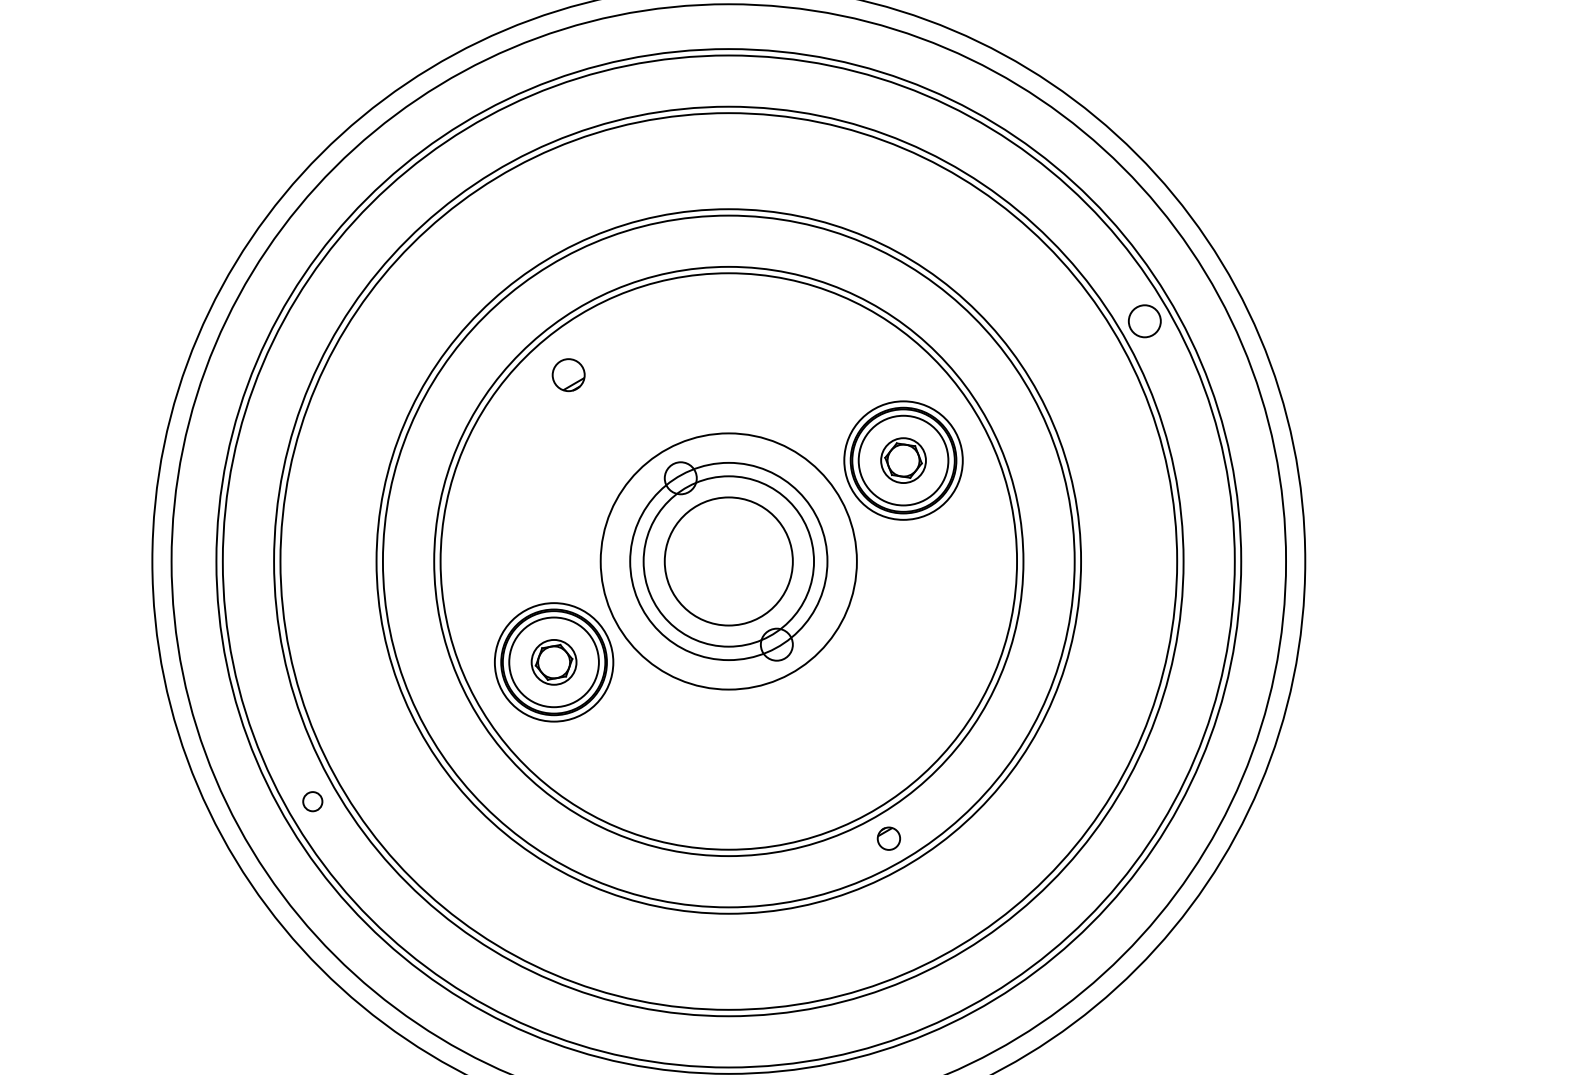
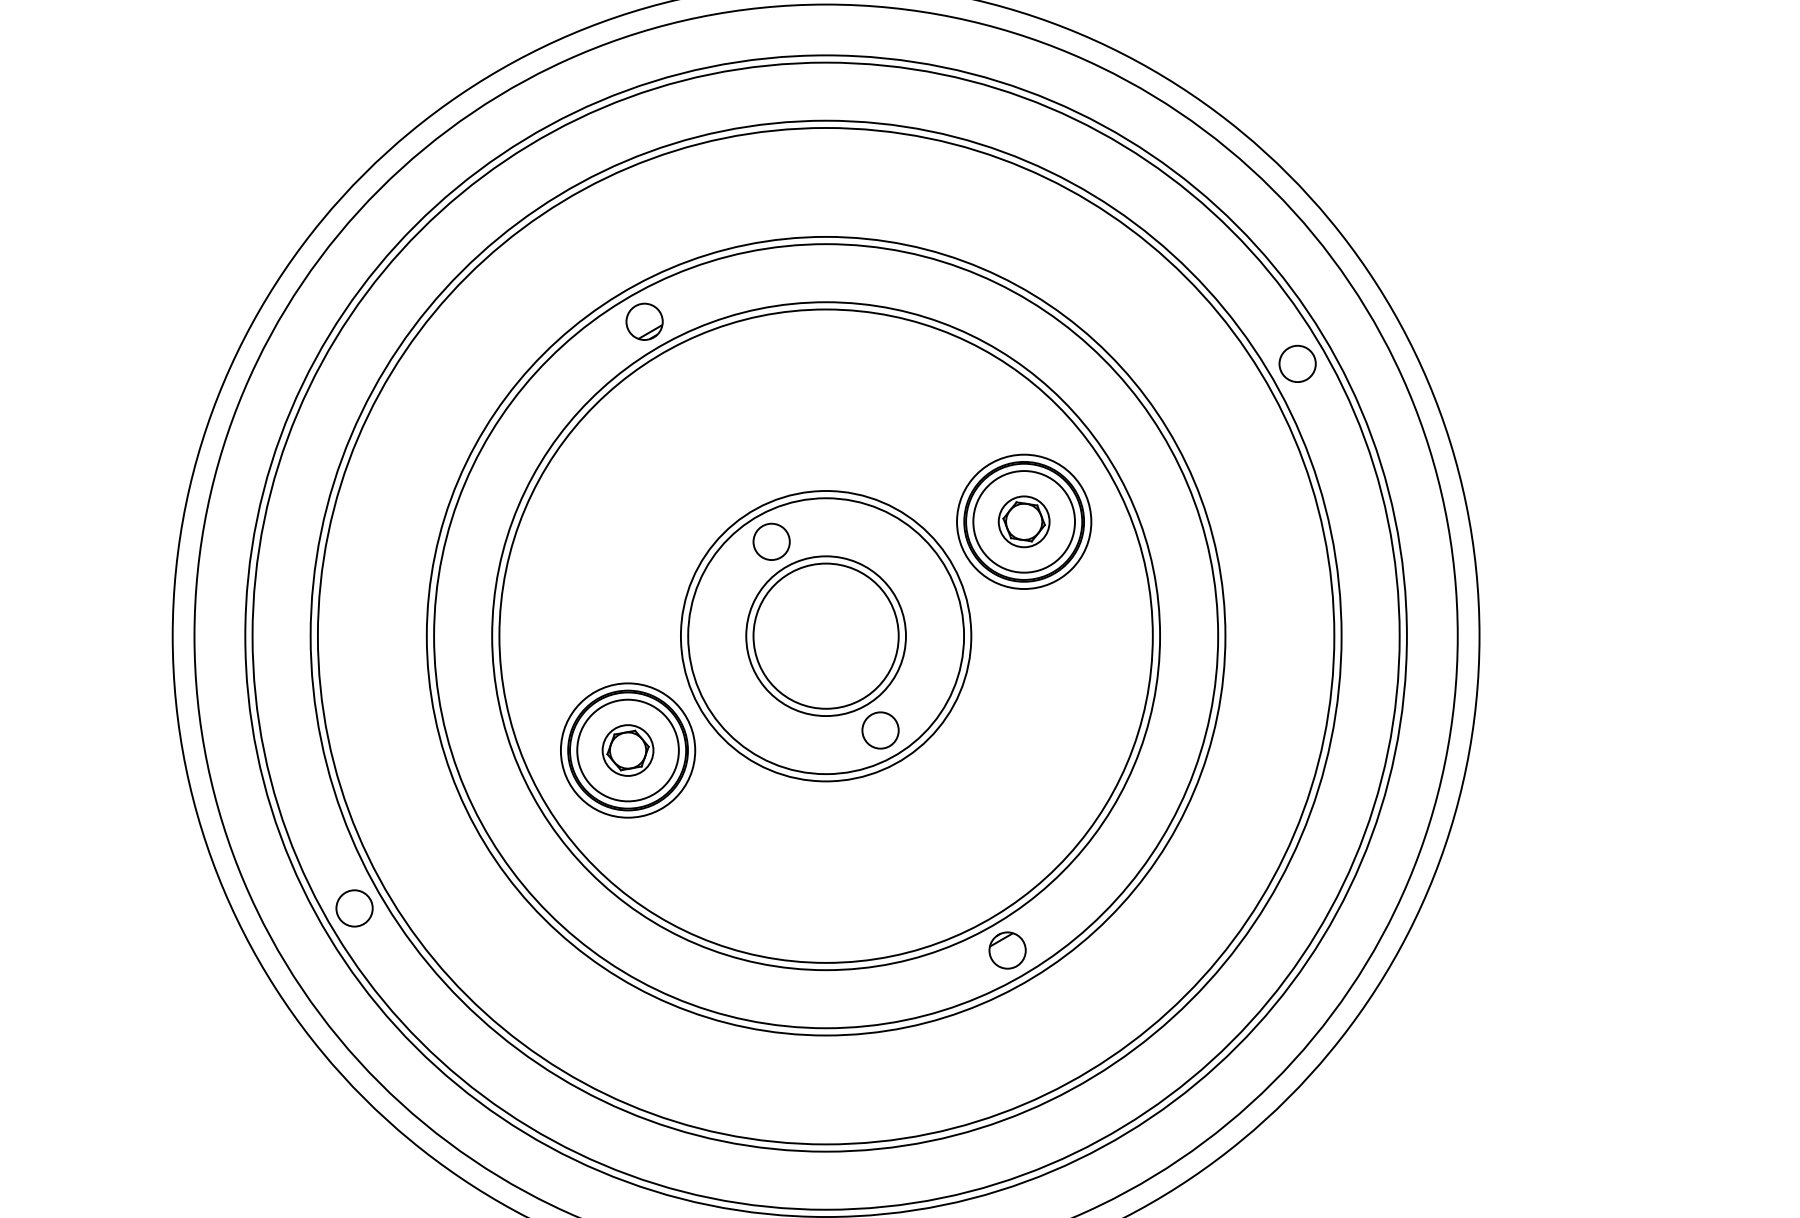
part: (568, 375) -> (644, 322), moved
circle: (728, 561) -> (825, 636), size x0.71
circle: (728, 561) -> (825, 636), size x1.43
circle: (312, 801) -> (354, 908), size x1.67
part: (888, 838) -> (1007, 950), size x1.43

